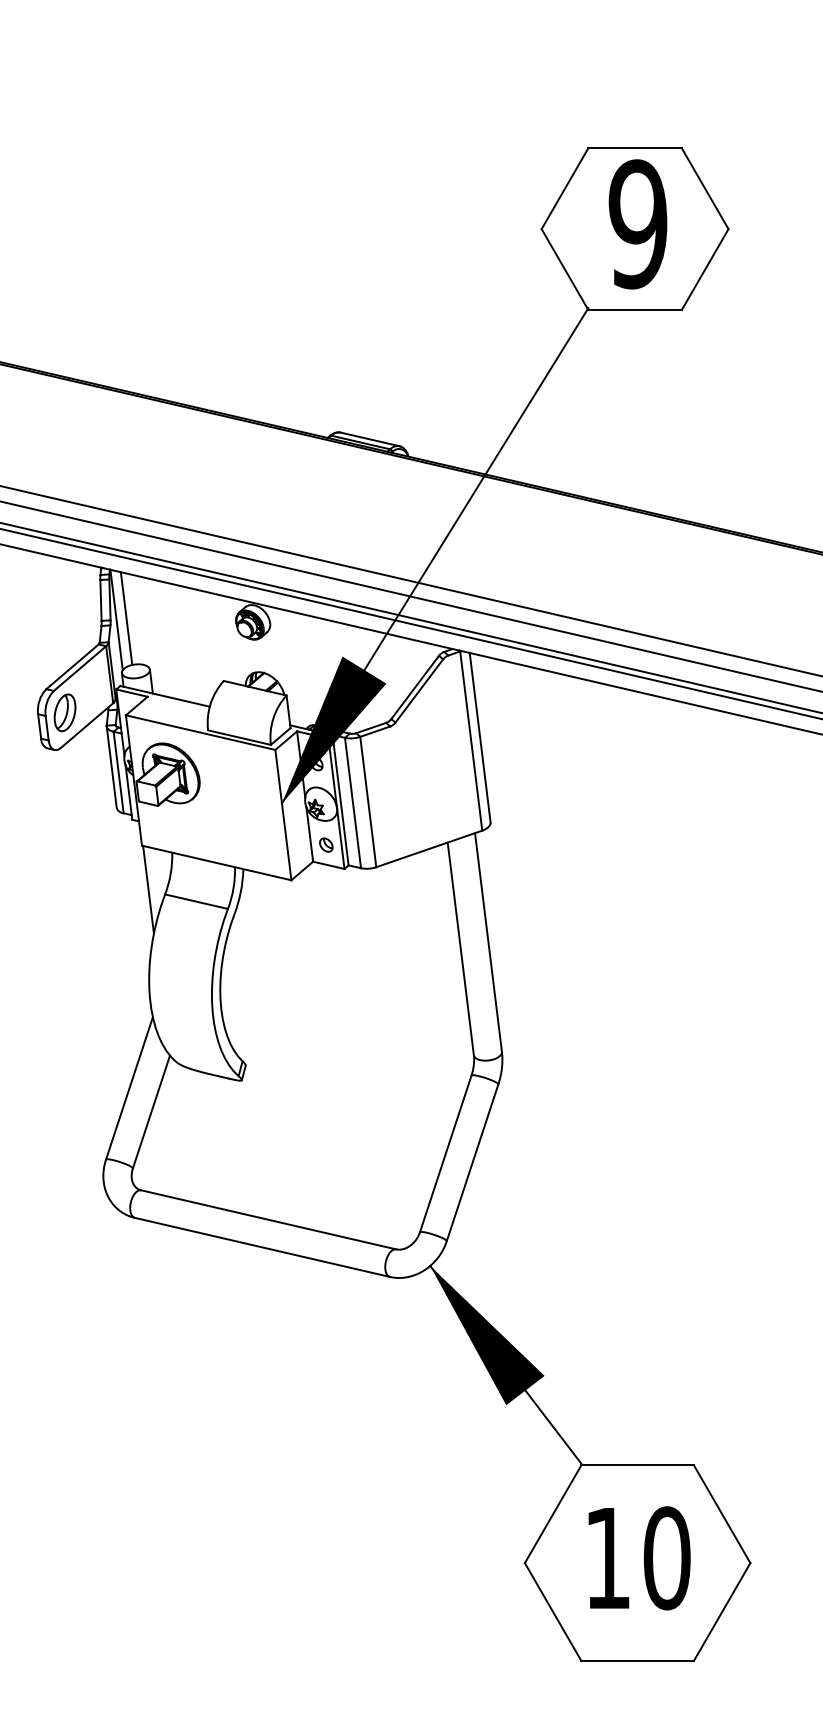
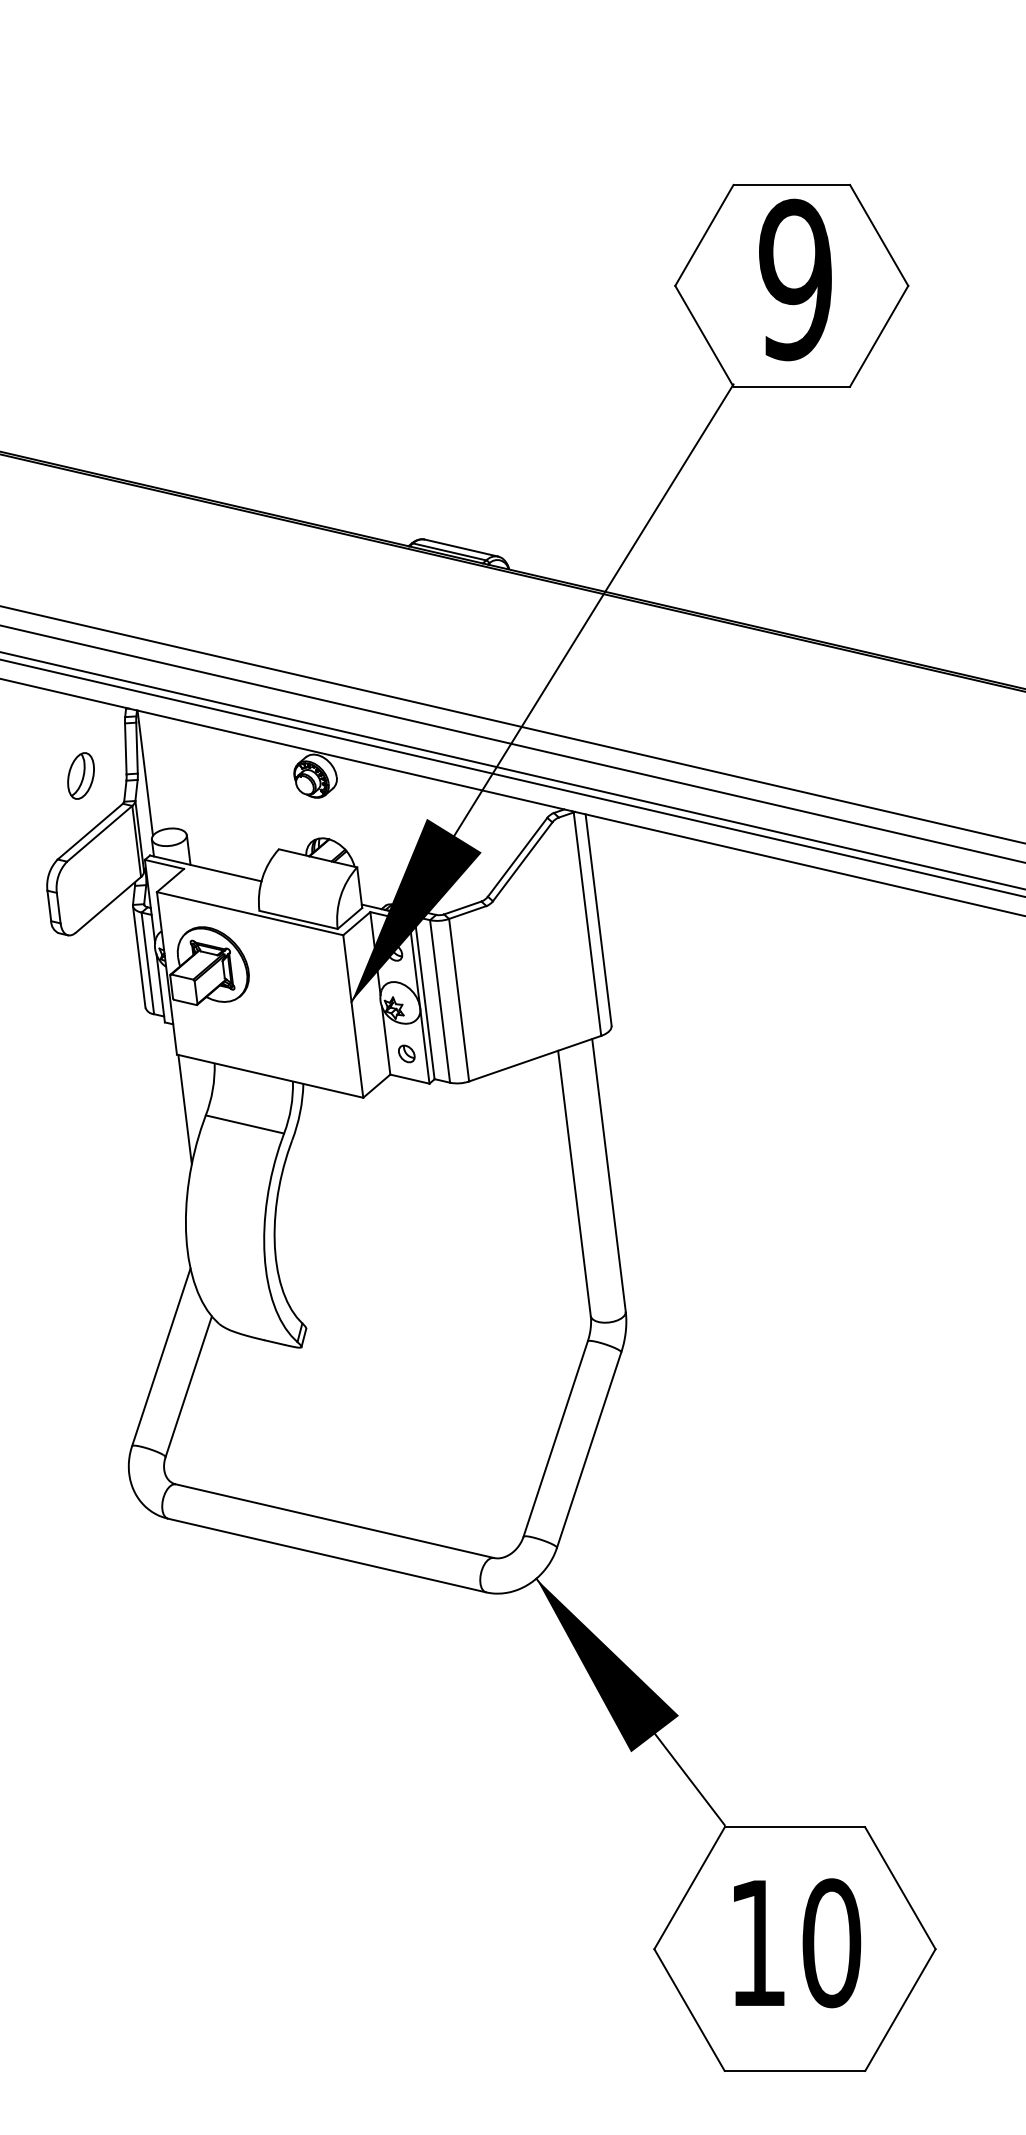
line: (126, 618) -> (157, 771), removed
part: (64, 712) -> (80, 775), moved

